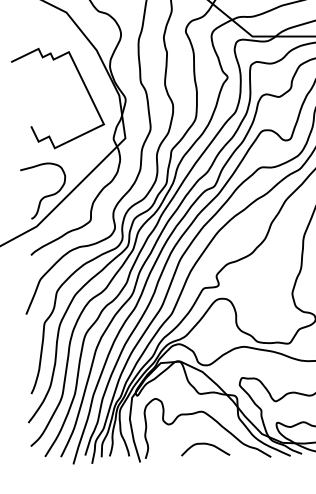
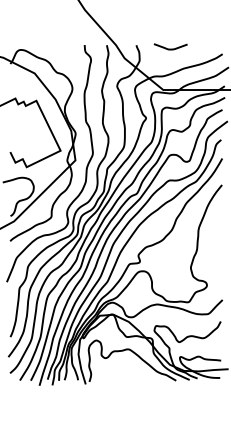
curve: (205, 445) -> (130, 372), removed

